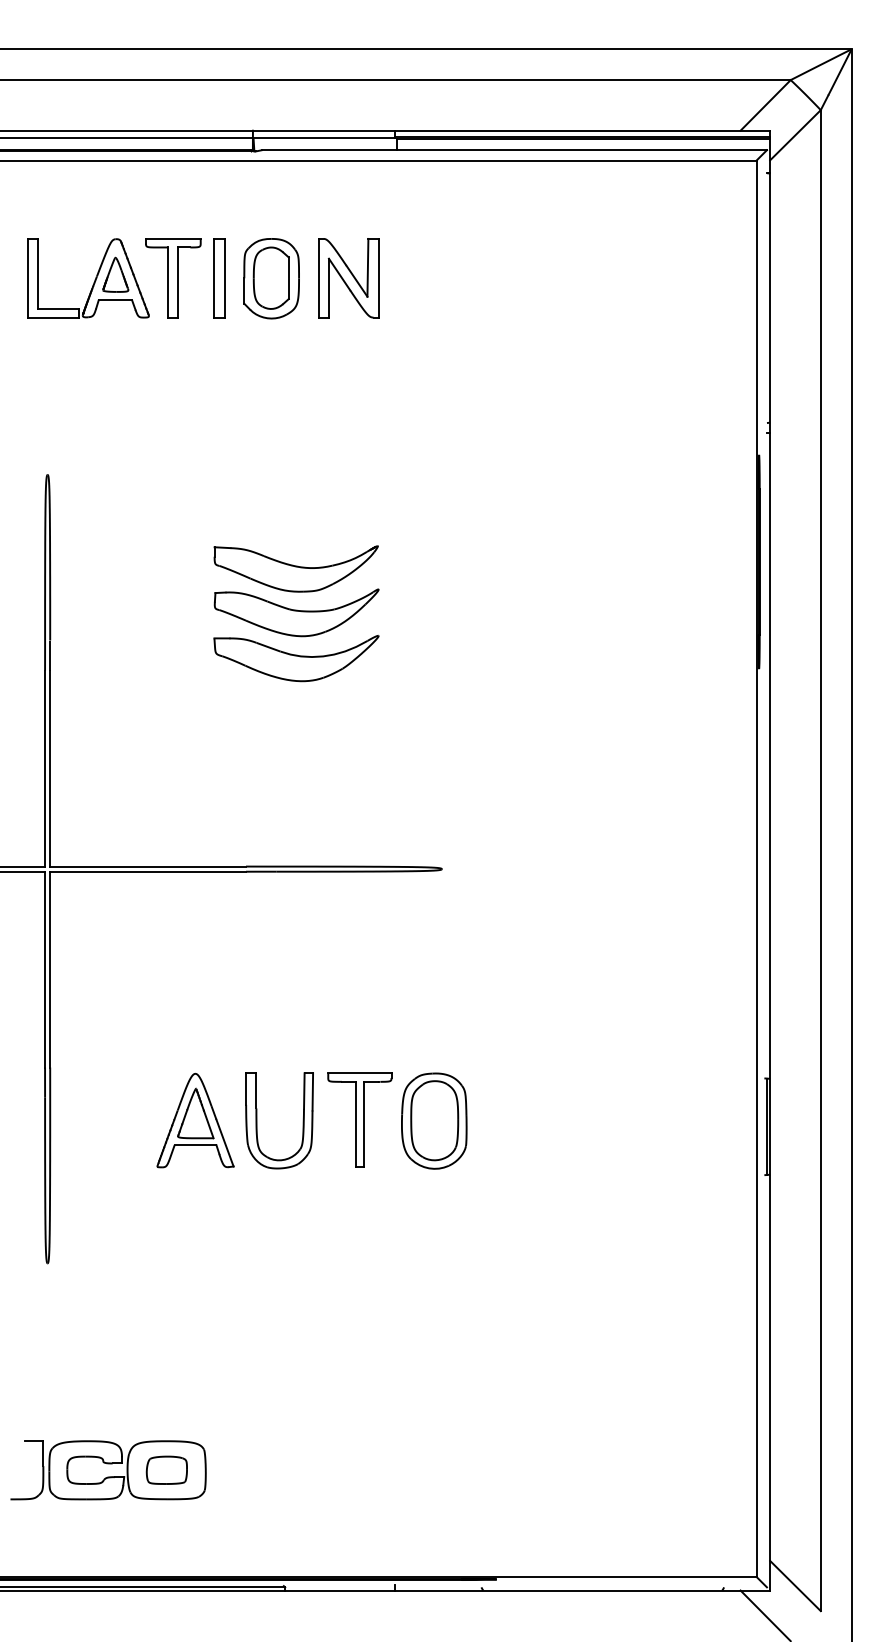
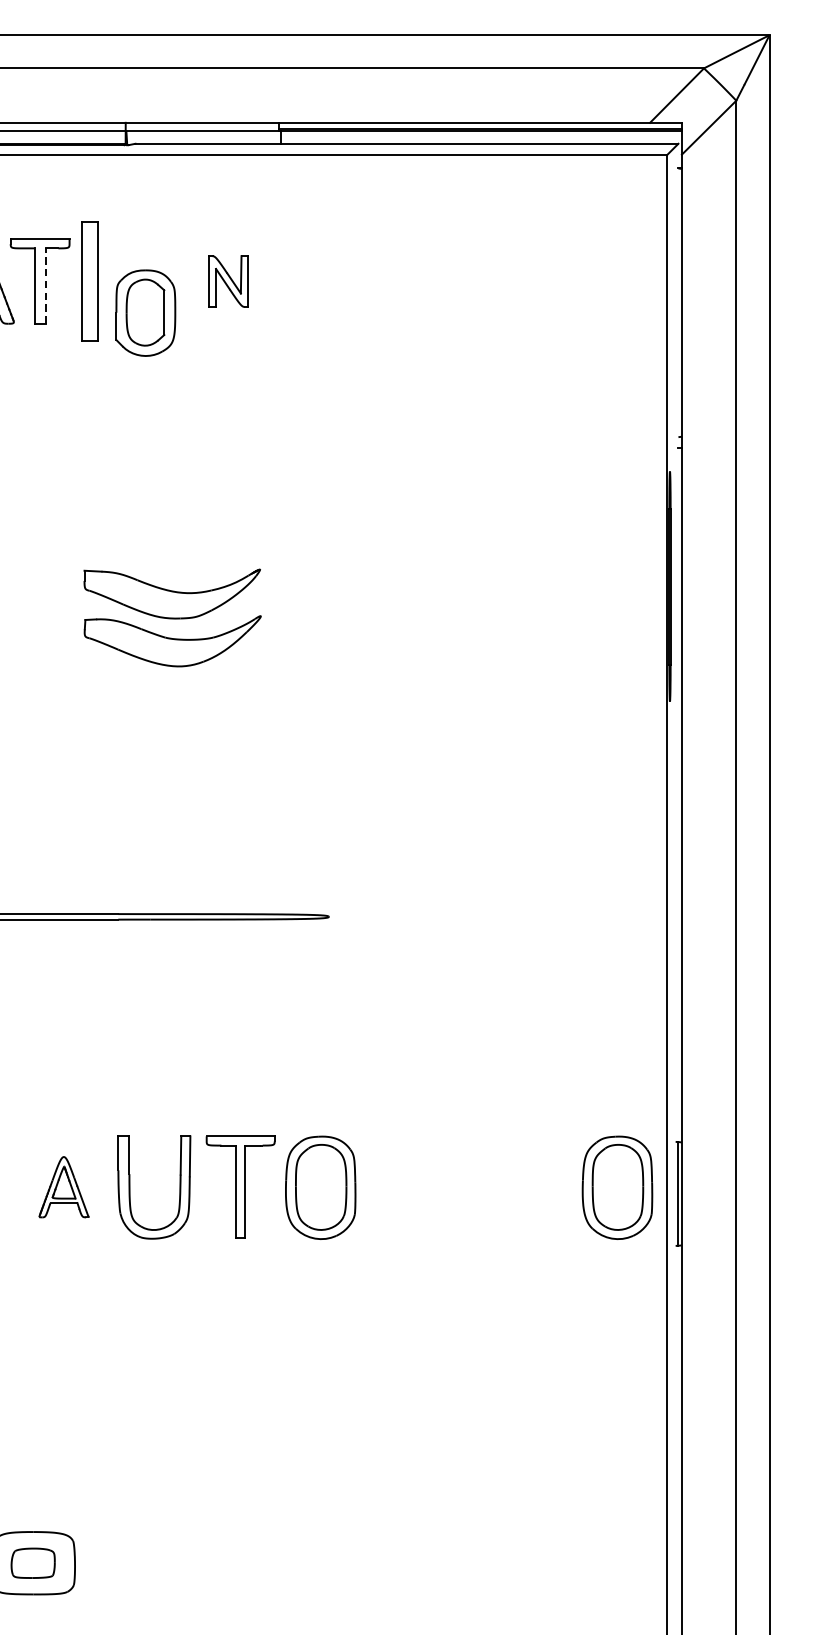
part: (219, 278) -> (89, 281), size x1.4
part: (271, 278) -> (145, 312), moved
part: (348, 278) -> (228, 281), size x0.6
line: (178, 282) -> (45, 286), solid -> dashed
part: (296, 658) -> (172, 690), removed
part: (195, 1120) -> (63, 1187), size x0.6
part: (710, 1120) -> (617, 1187), added

